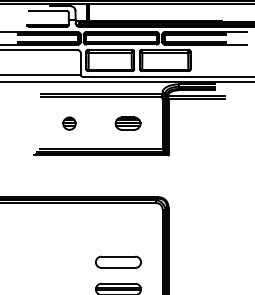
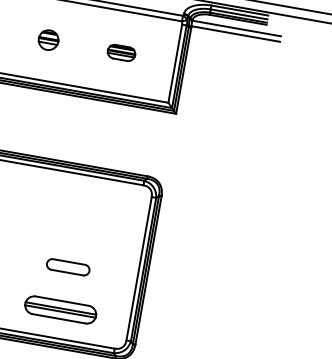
part: (69, 123) -> (48, 39), moved
part: (127, 123) -> (120, 52), size x0.7
part: (118, 261) -> (68, 266), size x0.6

